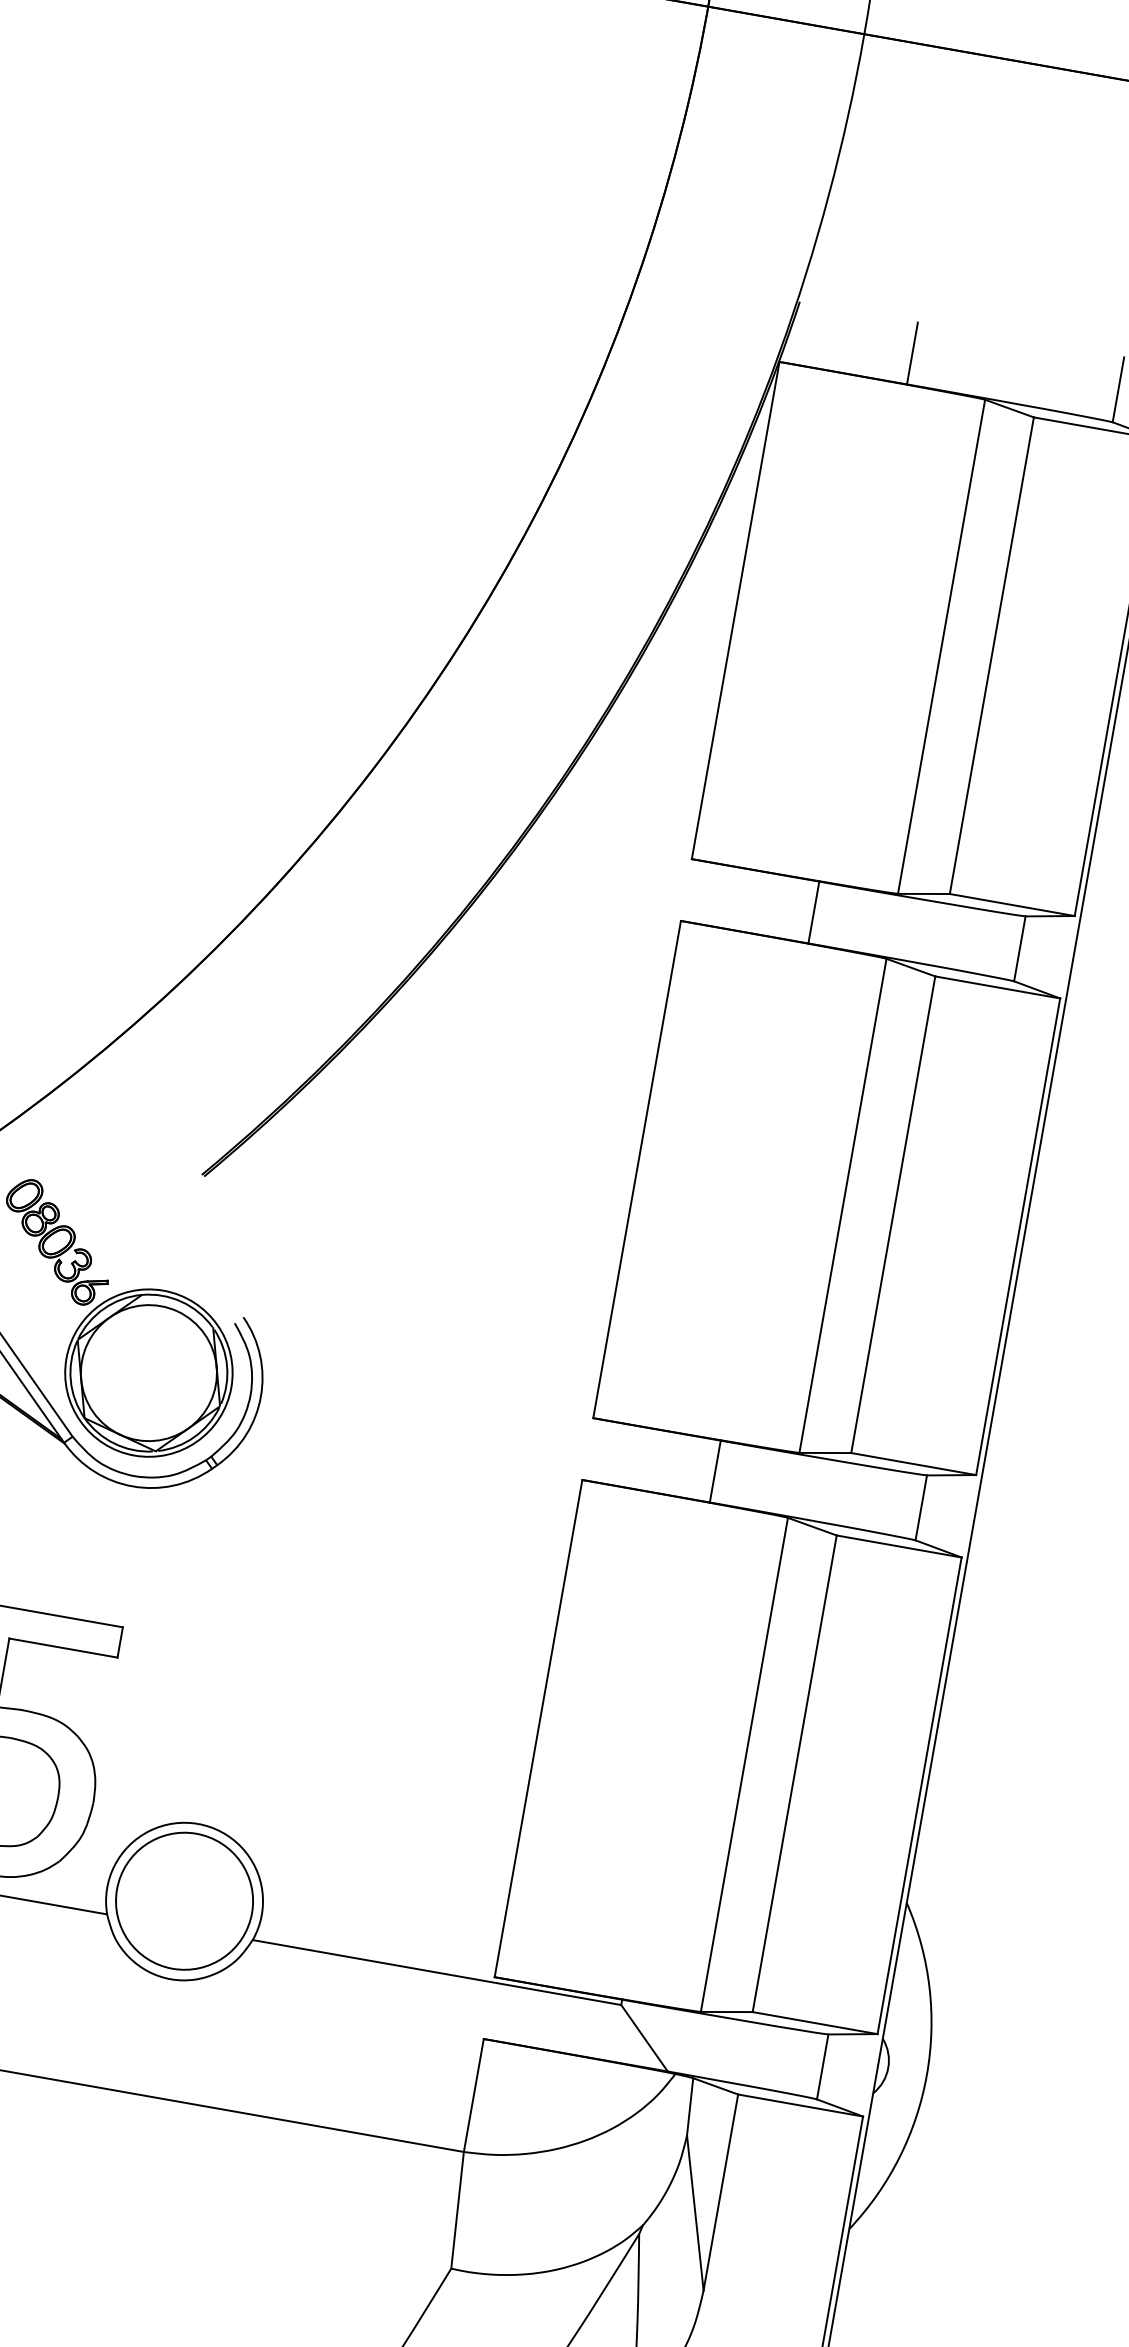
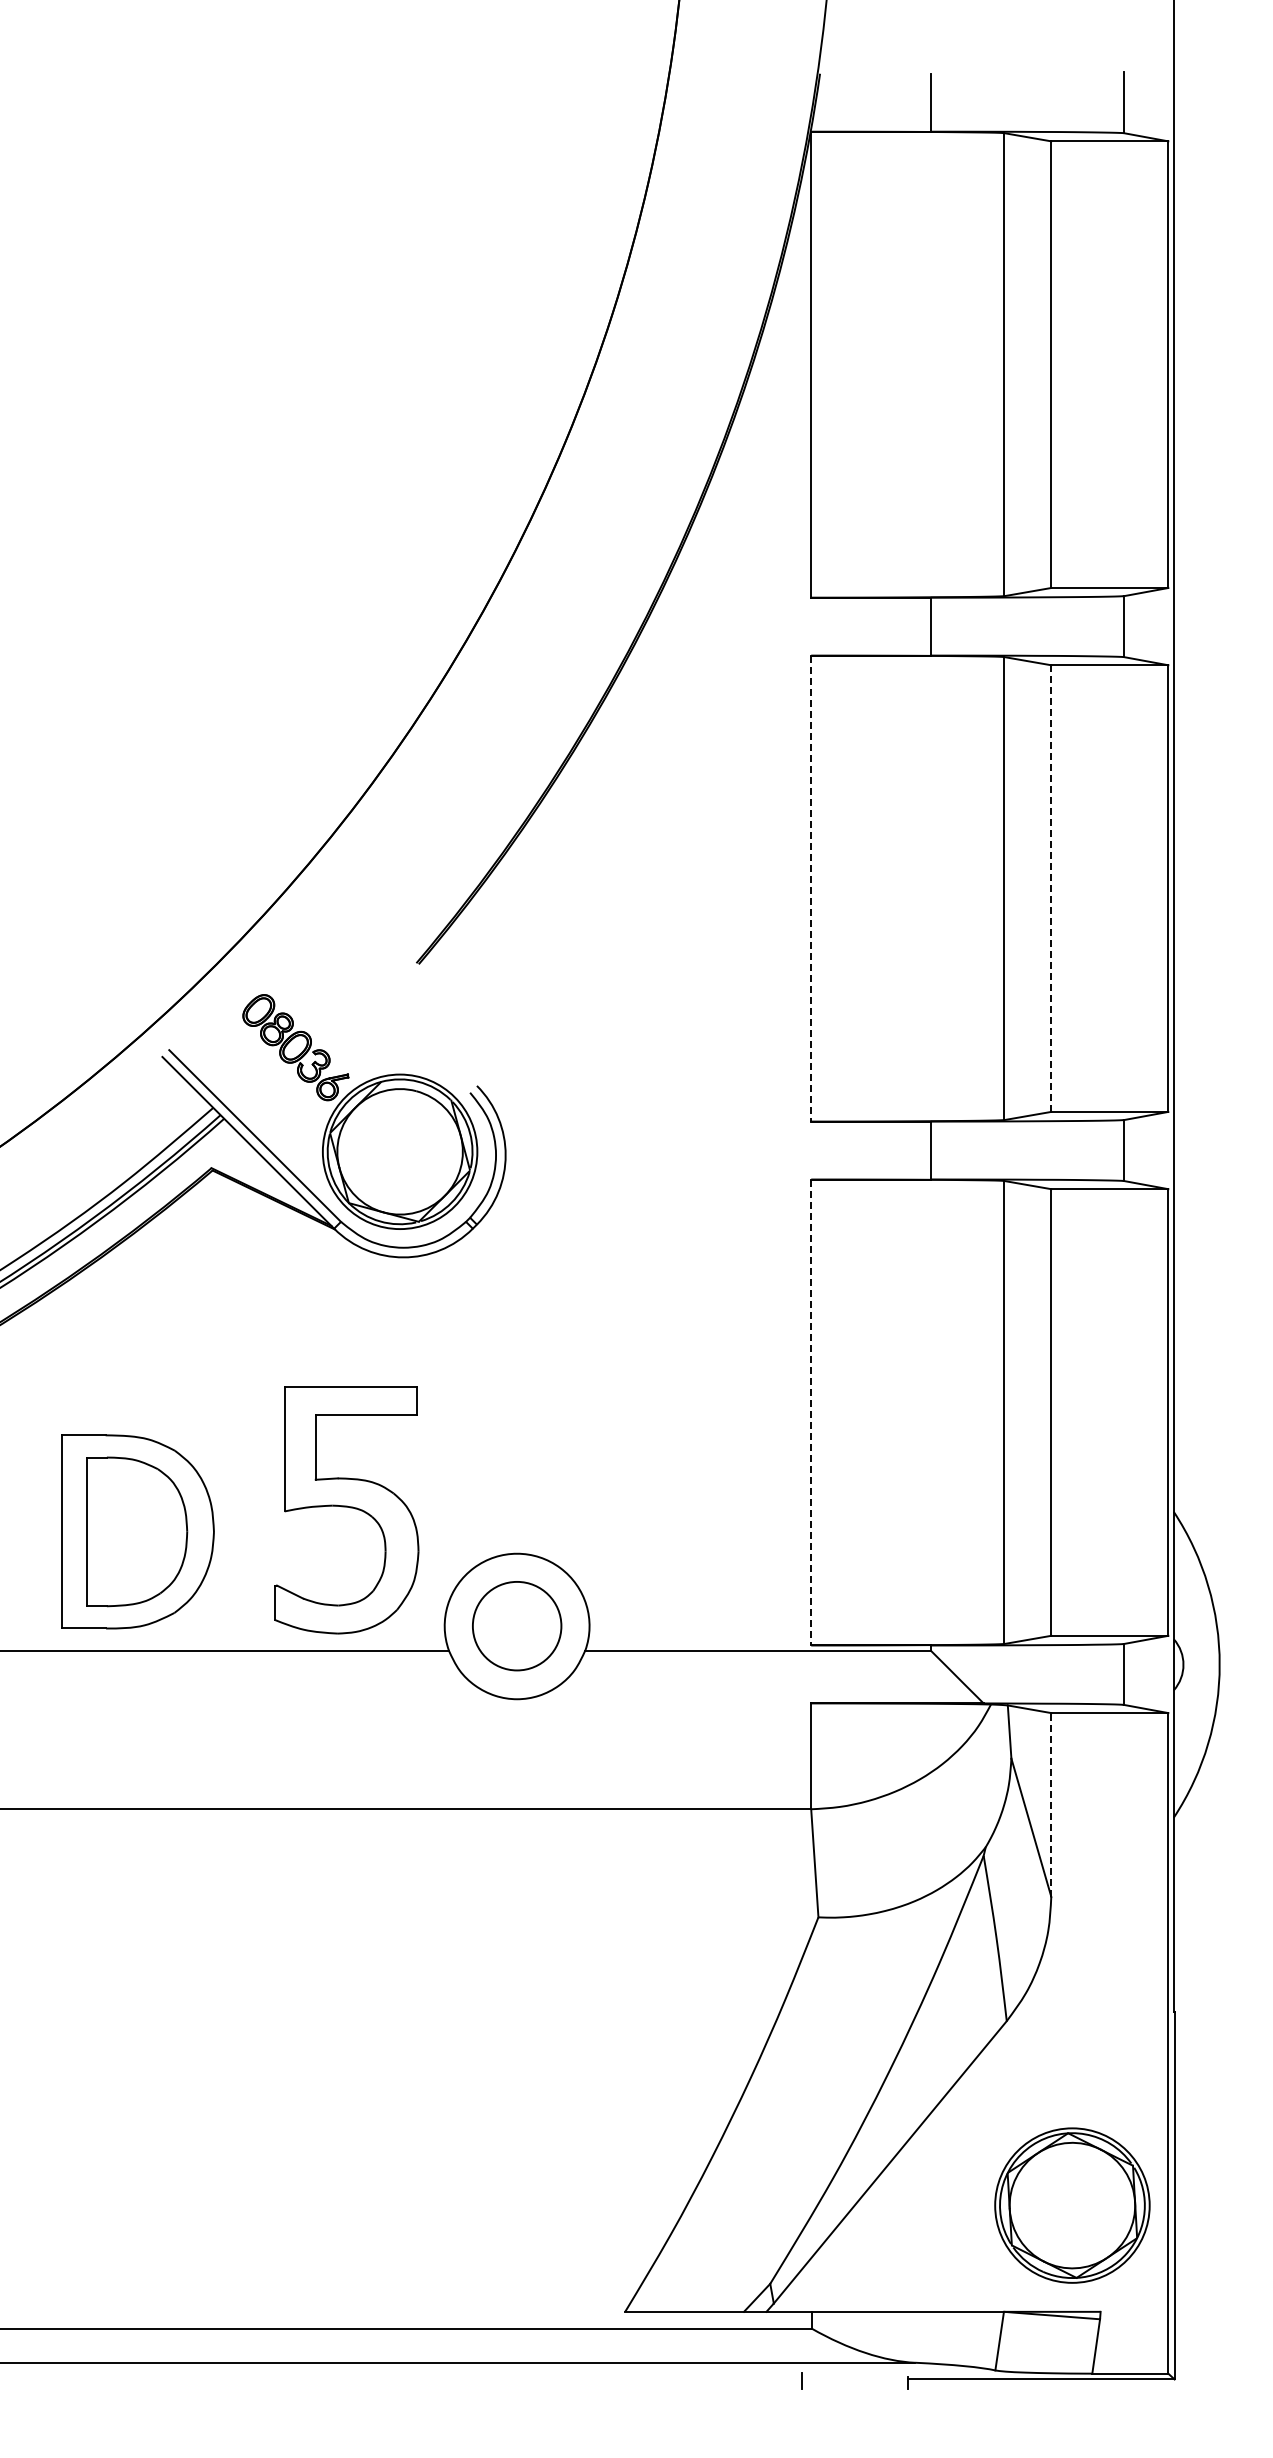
line: (637, 1169) -> (811, 888), solid -> dashed
line: (893, 1214) -> (1051, 888), solid -> dashed
line: (538, 1728) -> (811, 1412), solid -> dashed
circle: (183, 1900) -> (516, 1625), size x0.7
line: (721, 2192) -> (1051, 1804), solid -> dashed

